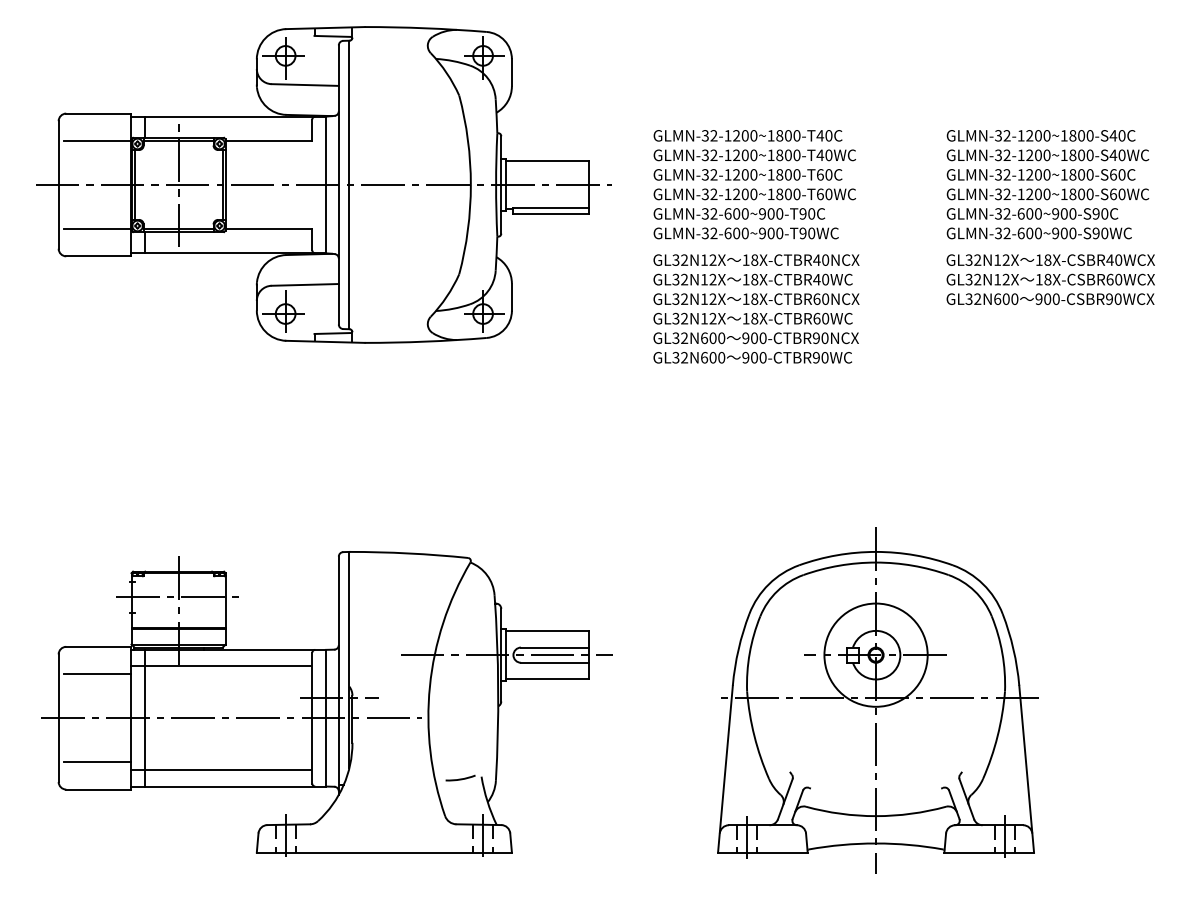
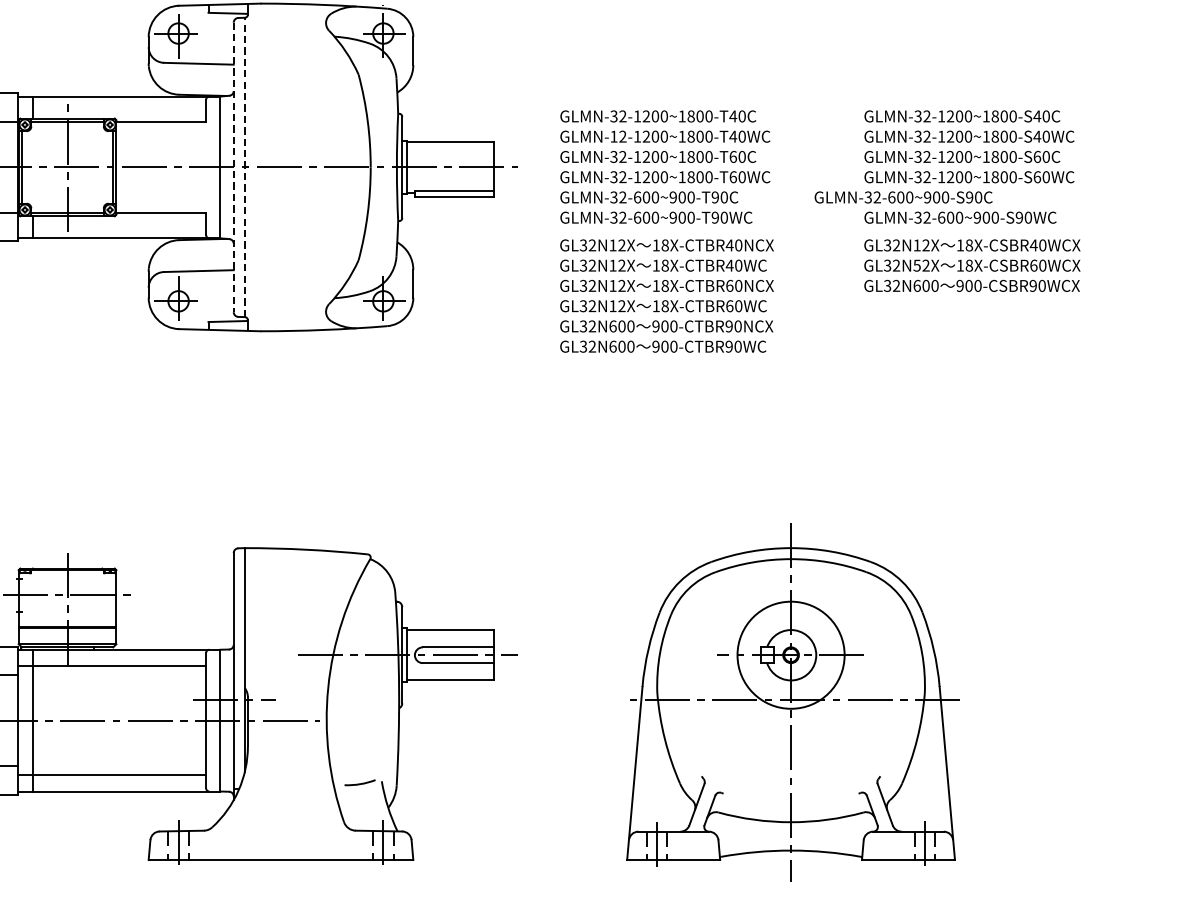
text: (704, 155) -> (613, 136), GLMN-32-1200~1800-T40WC -> GLMN-12-1200~1800-T40WC
line: (338, 184) -> (233, 166), solid -> dashed
line: (349, 184) -> (244, 166), solid -> dashed
text: (1032, 213) -> (903, 197), moved
text: (997, 279) -> (917, 265), GL32N12X -> GL32N52X

